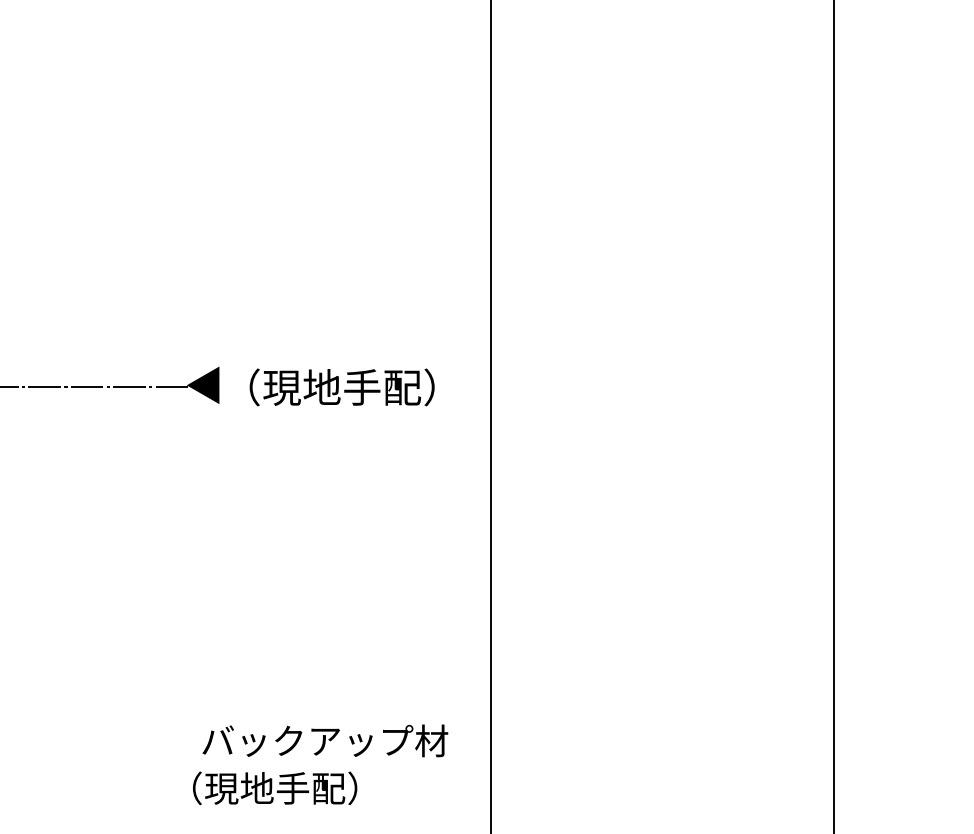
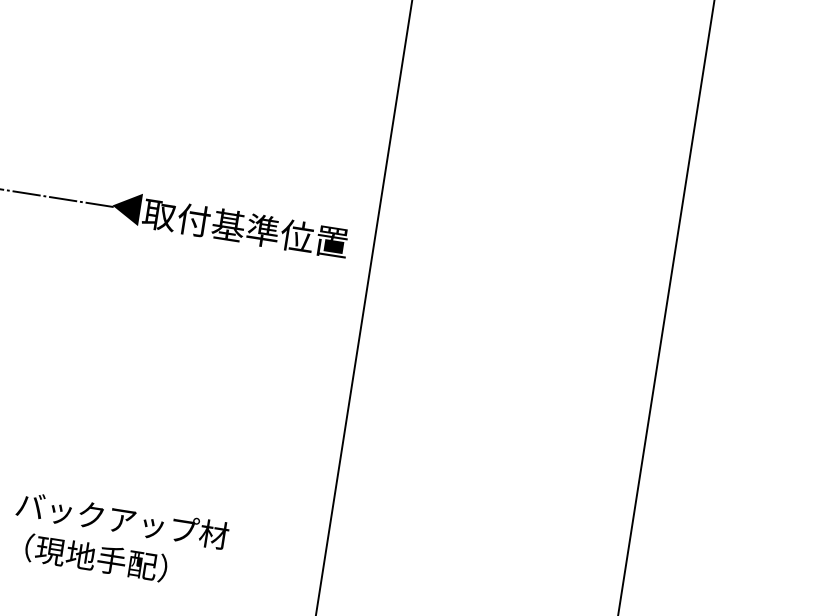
text: (341, 387) -> (245, 228), （現地手配） -> 取付基準位置
text: (325, 740) -> (122, 519), moved
text: (275, 788) -> (96, 558), moved

